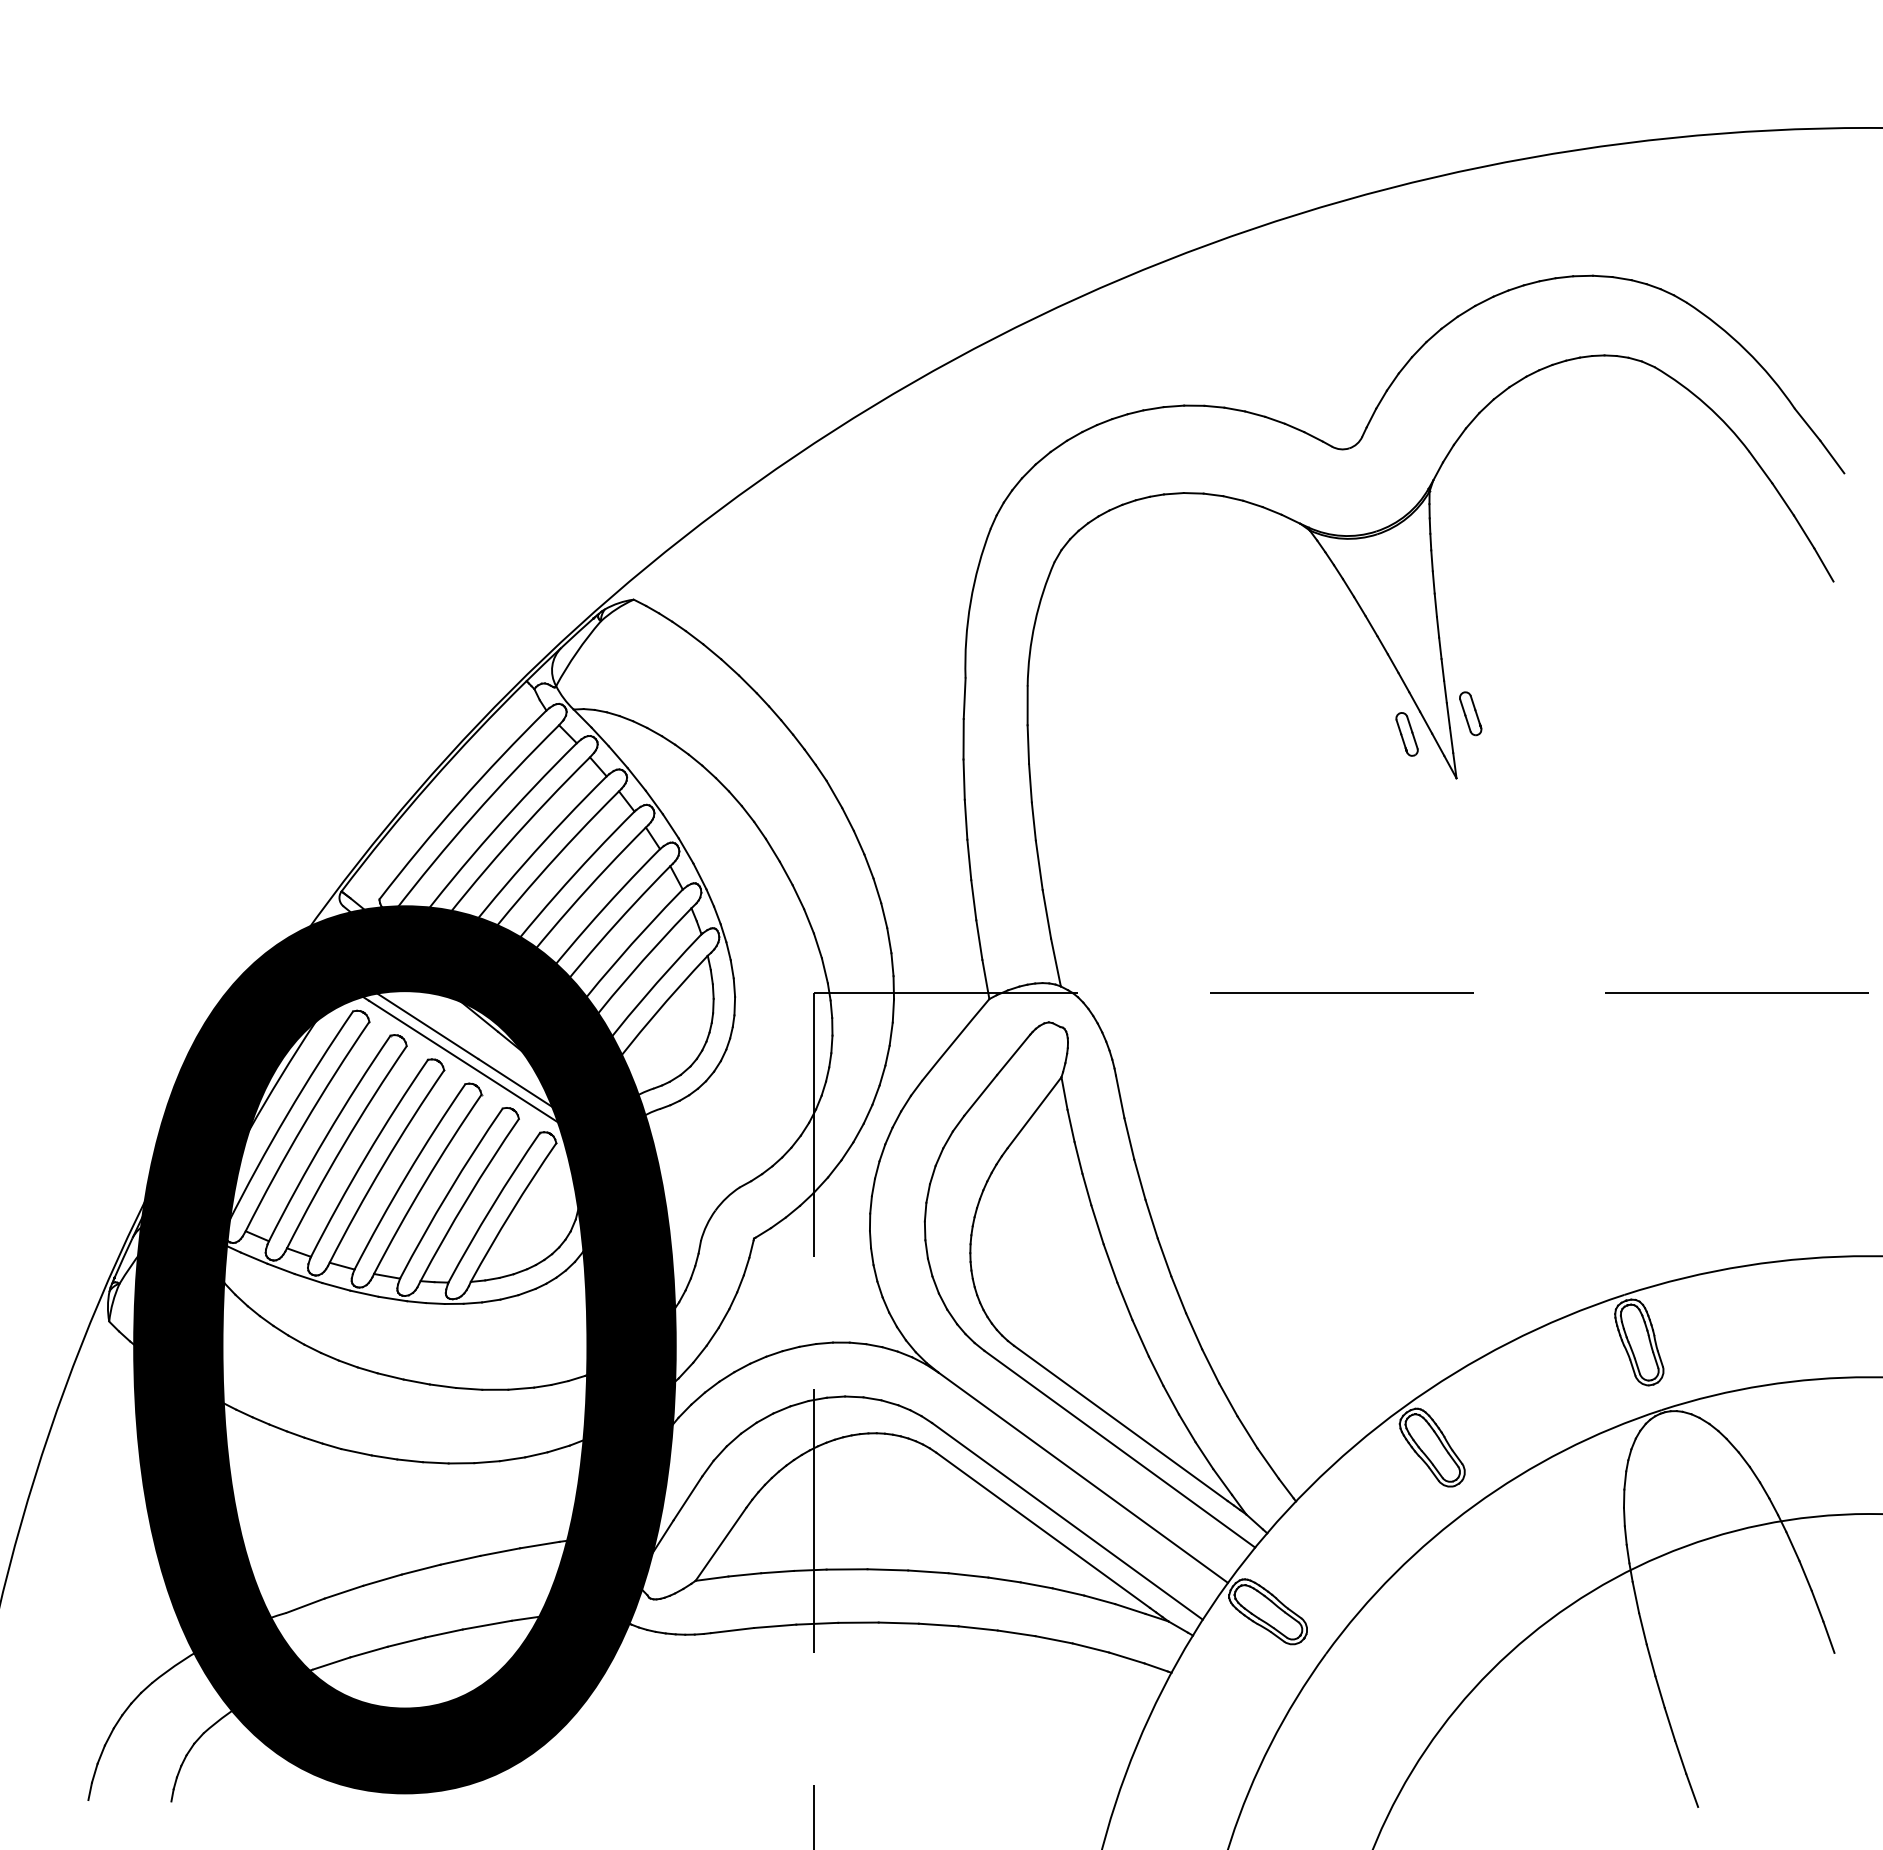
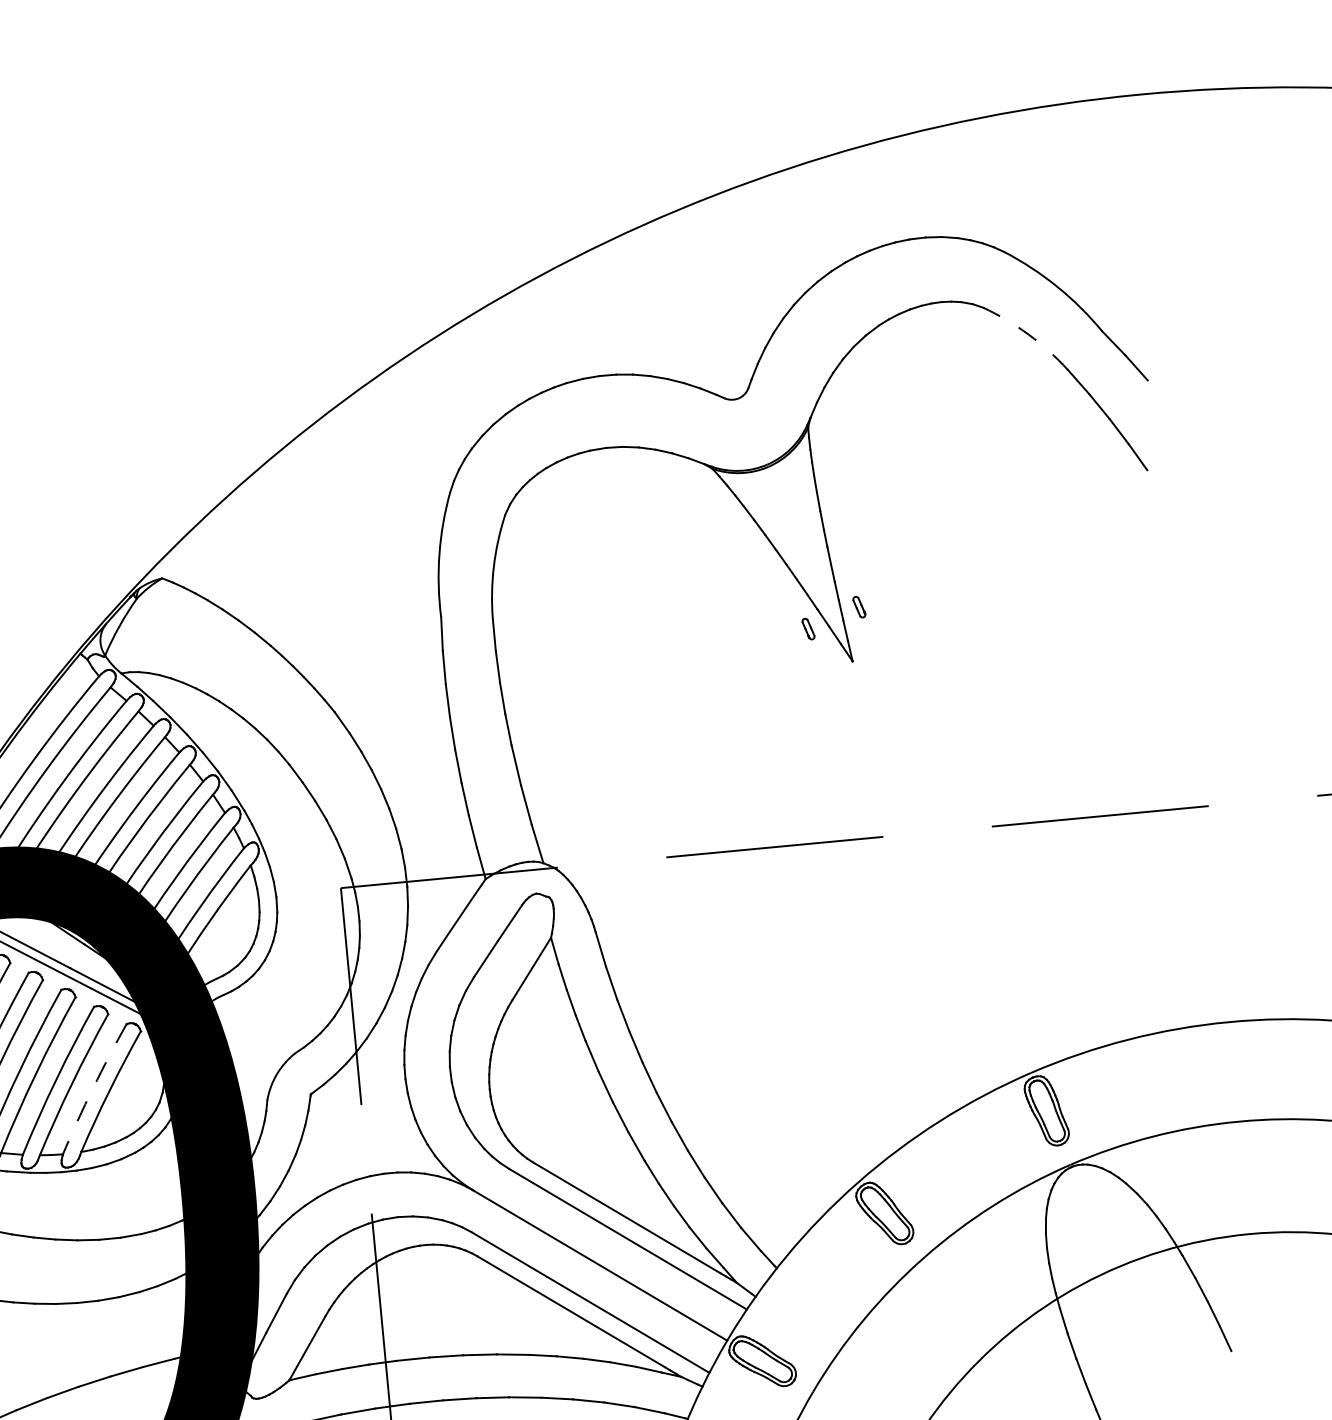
arc: (1706, 404) -> (1029, 334), solid -> dashed
part: (1470, 713) -> (859, 606), size x0.6
part: (1406, 734) -> (808, 629), size x0.6
arc: (492, 1206) -> (93, 1088), solid -> dashed

